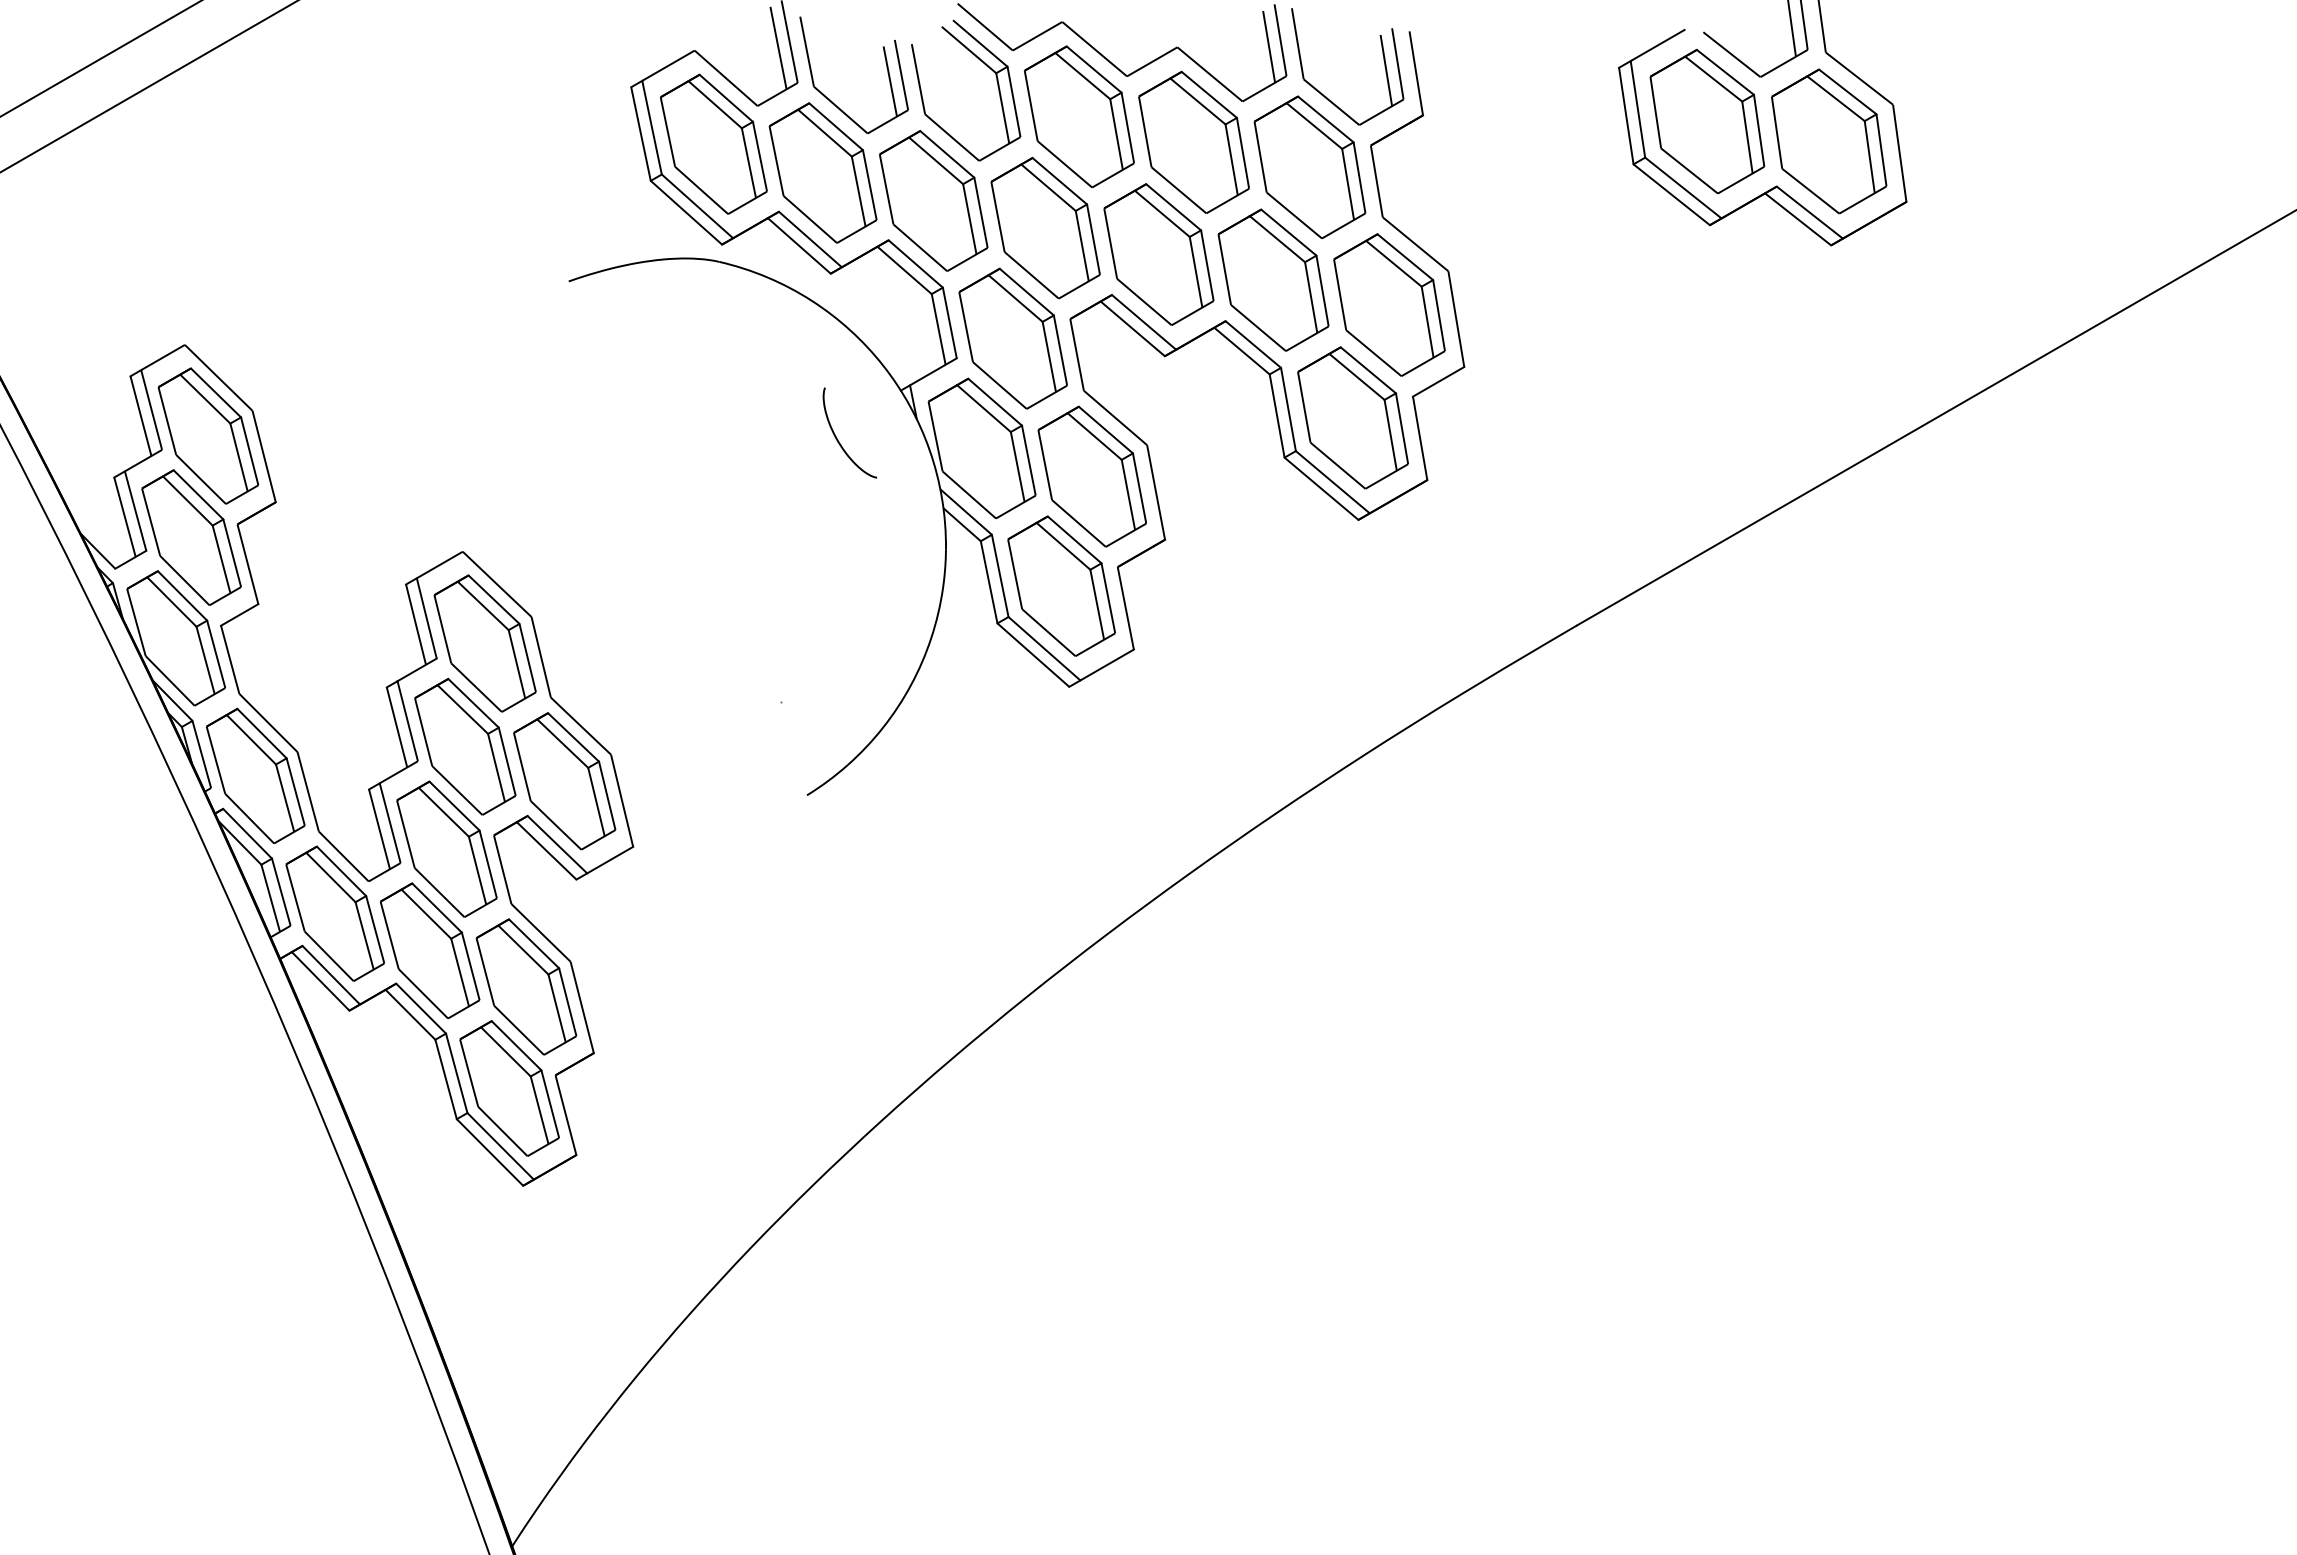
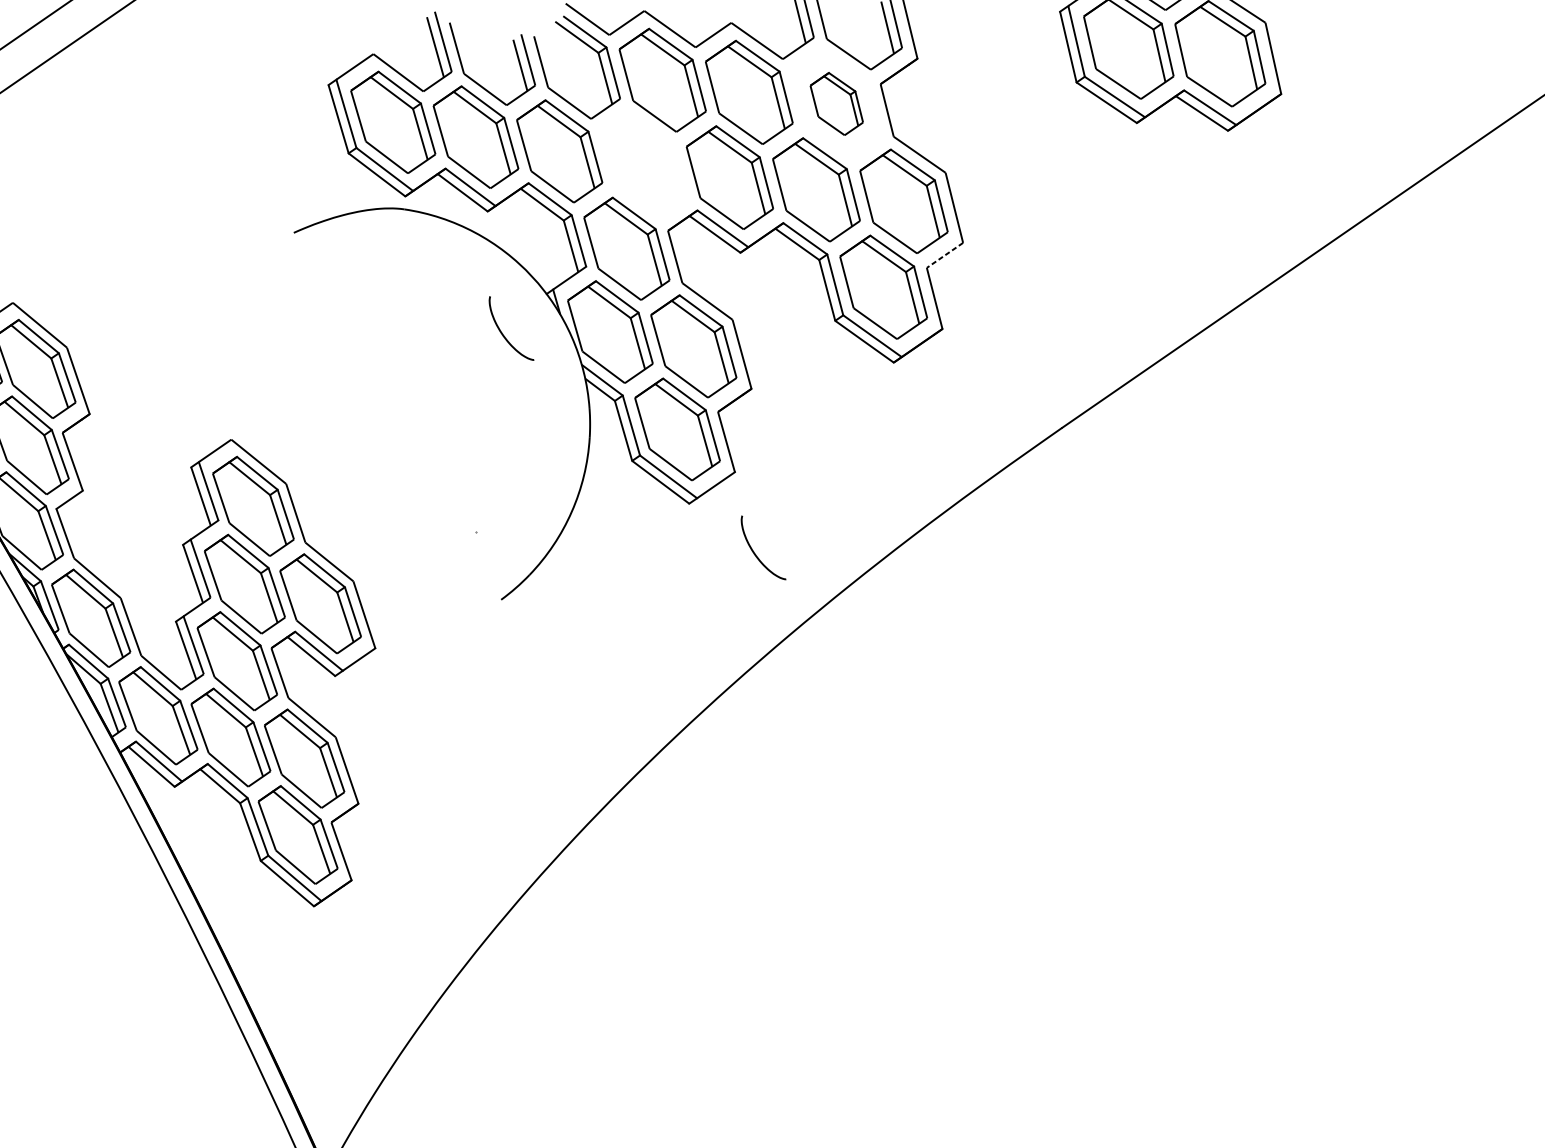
part: (1309, 167) -> (836, 104), size x0.6
part: (1045, 228) -> (644, 165), removed
line: (1438, 381) -> (944, 255), solid -> dashed
curve: (1152, 760) -> (755, 553), added

